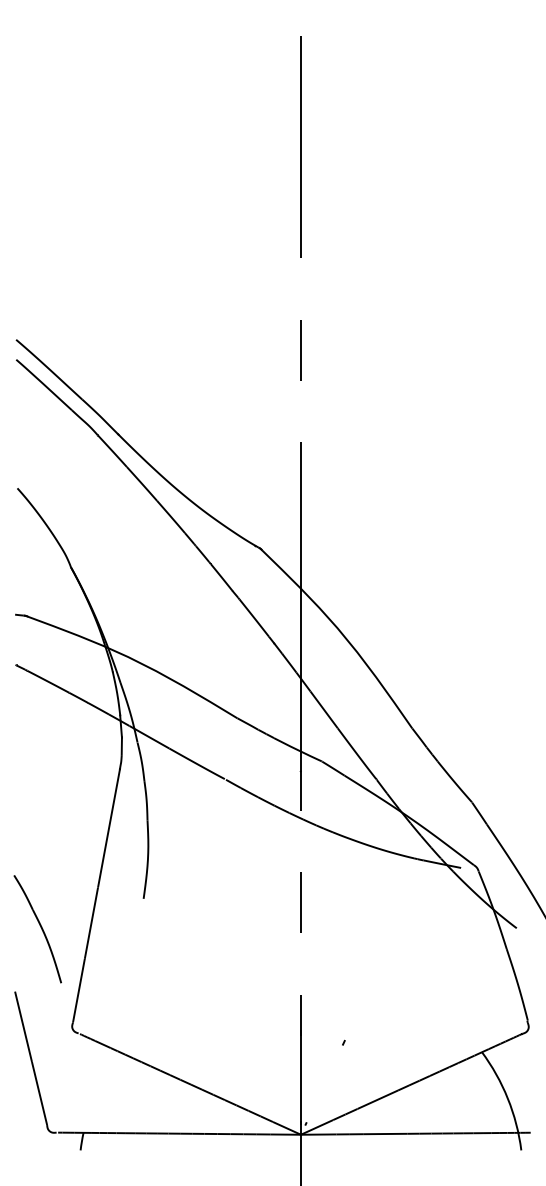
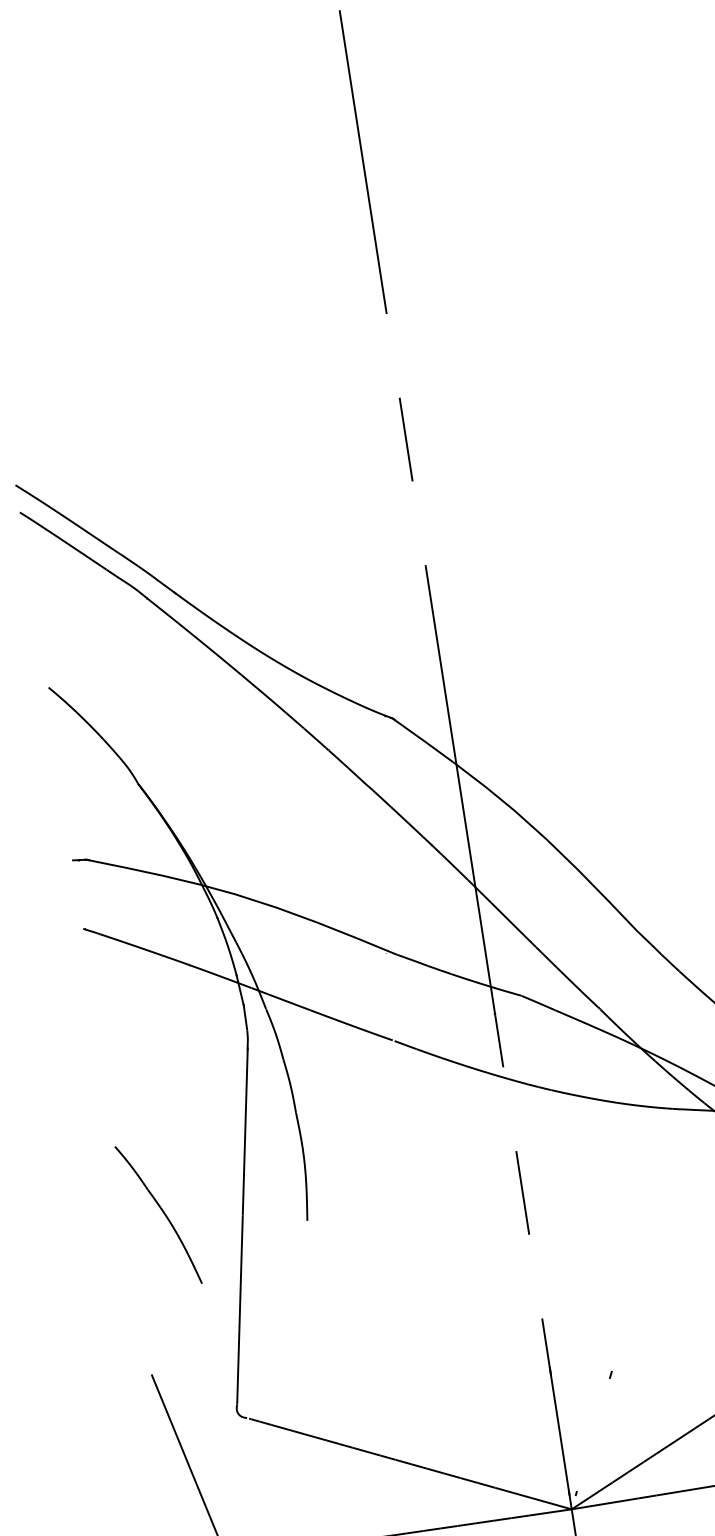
part: (37, 929) -> (158, 1215), moved

